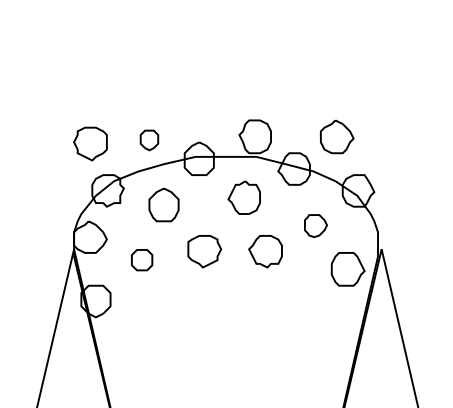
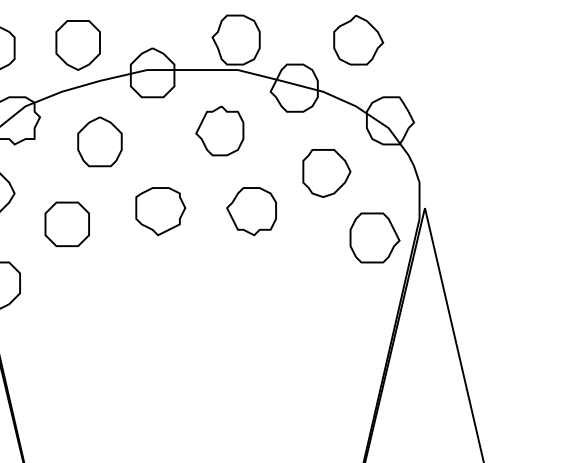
part: (149, 140) -> (78, 45), size x1.67
part: (315, 225) -> (326, 172), size x1.43
part: (141, 259) -> (66, 223), size x1.43

